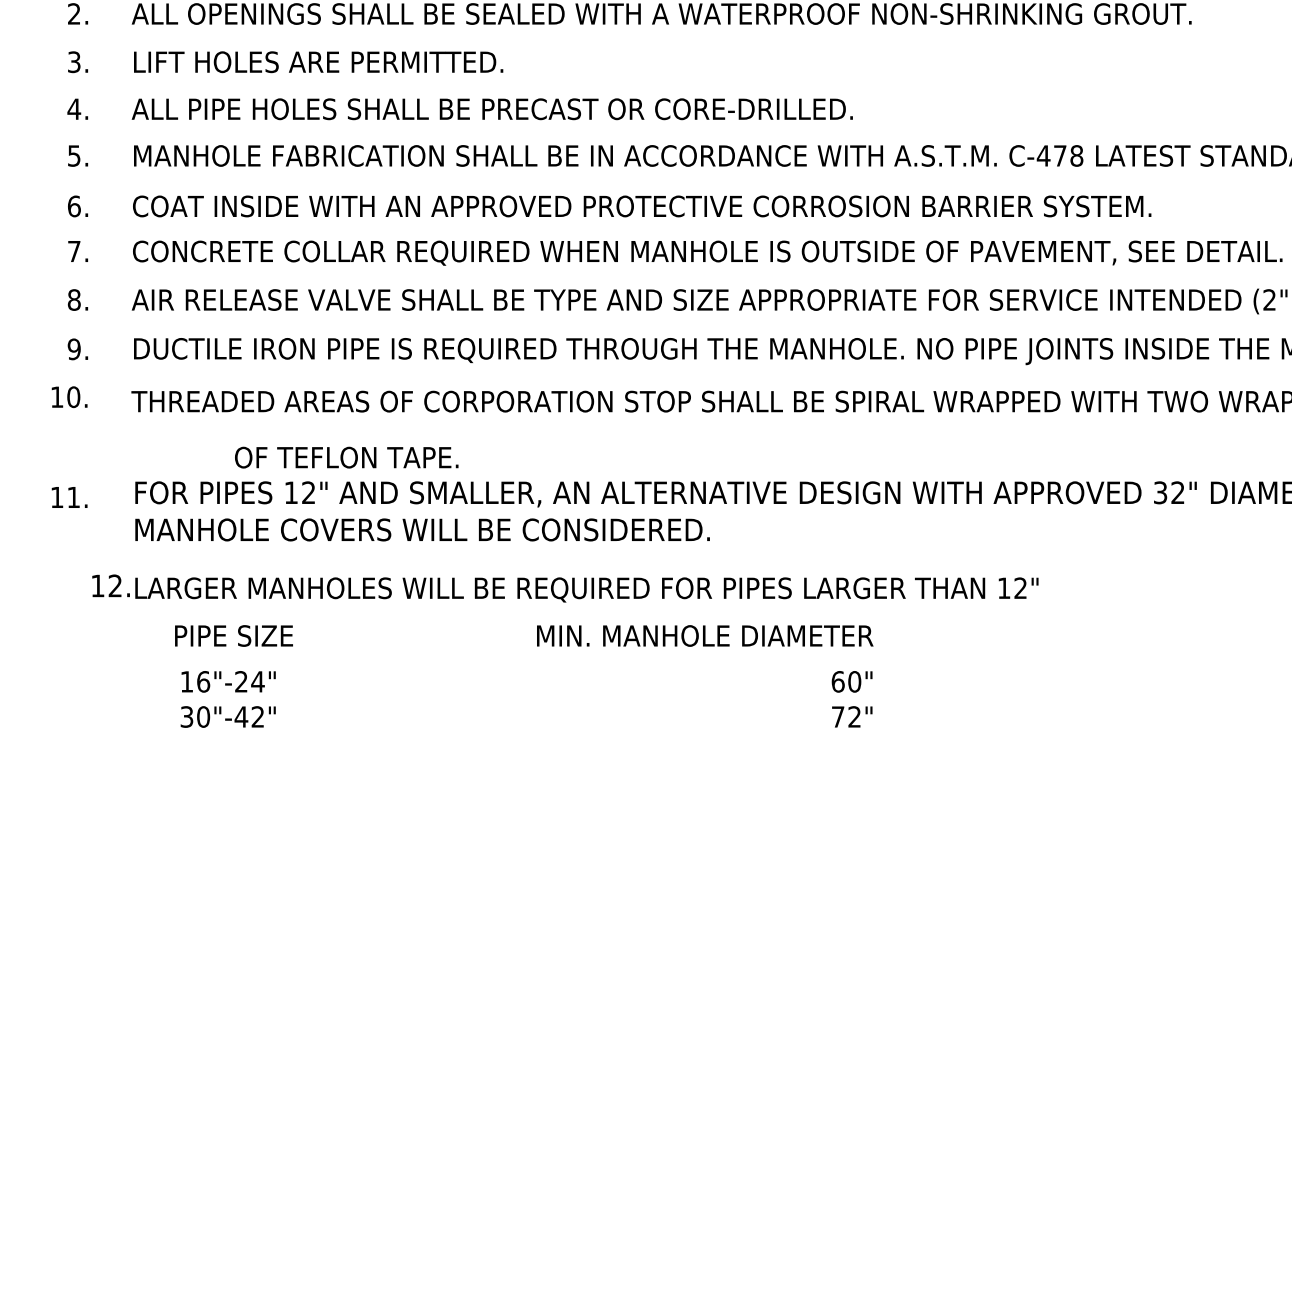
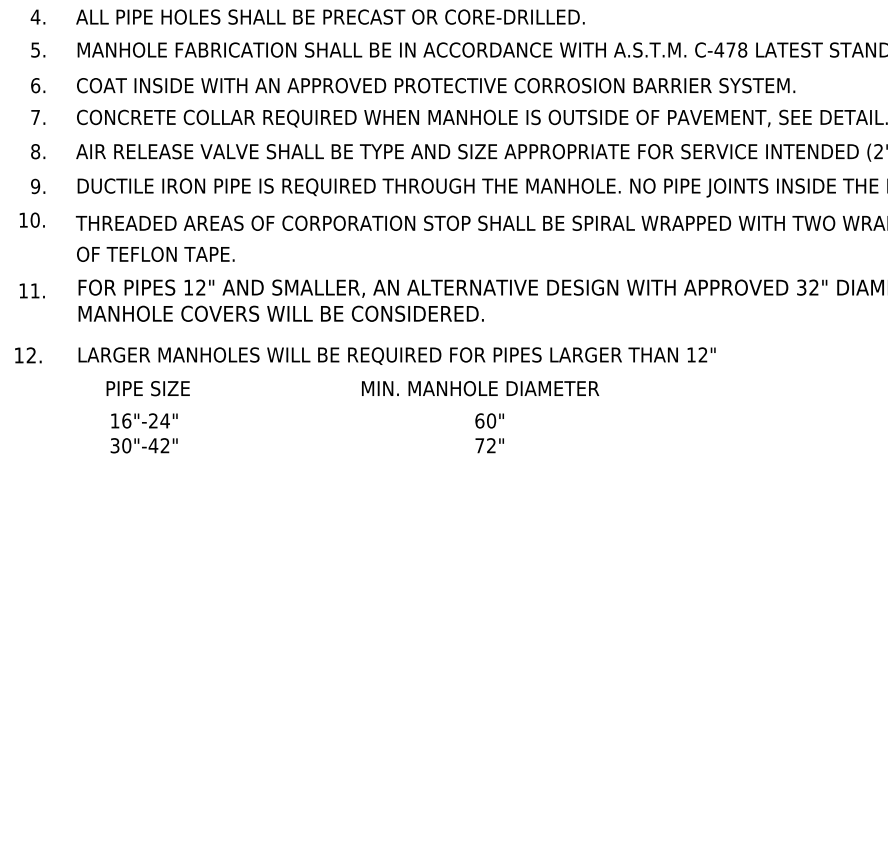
text: (346, 457) -> (155, 254), moved
text: (110, 585) -> (27, 355), moved
text: (851, 699) -> (489, 433), moved

